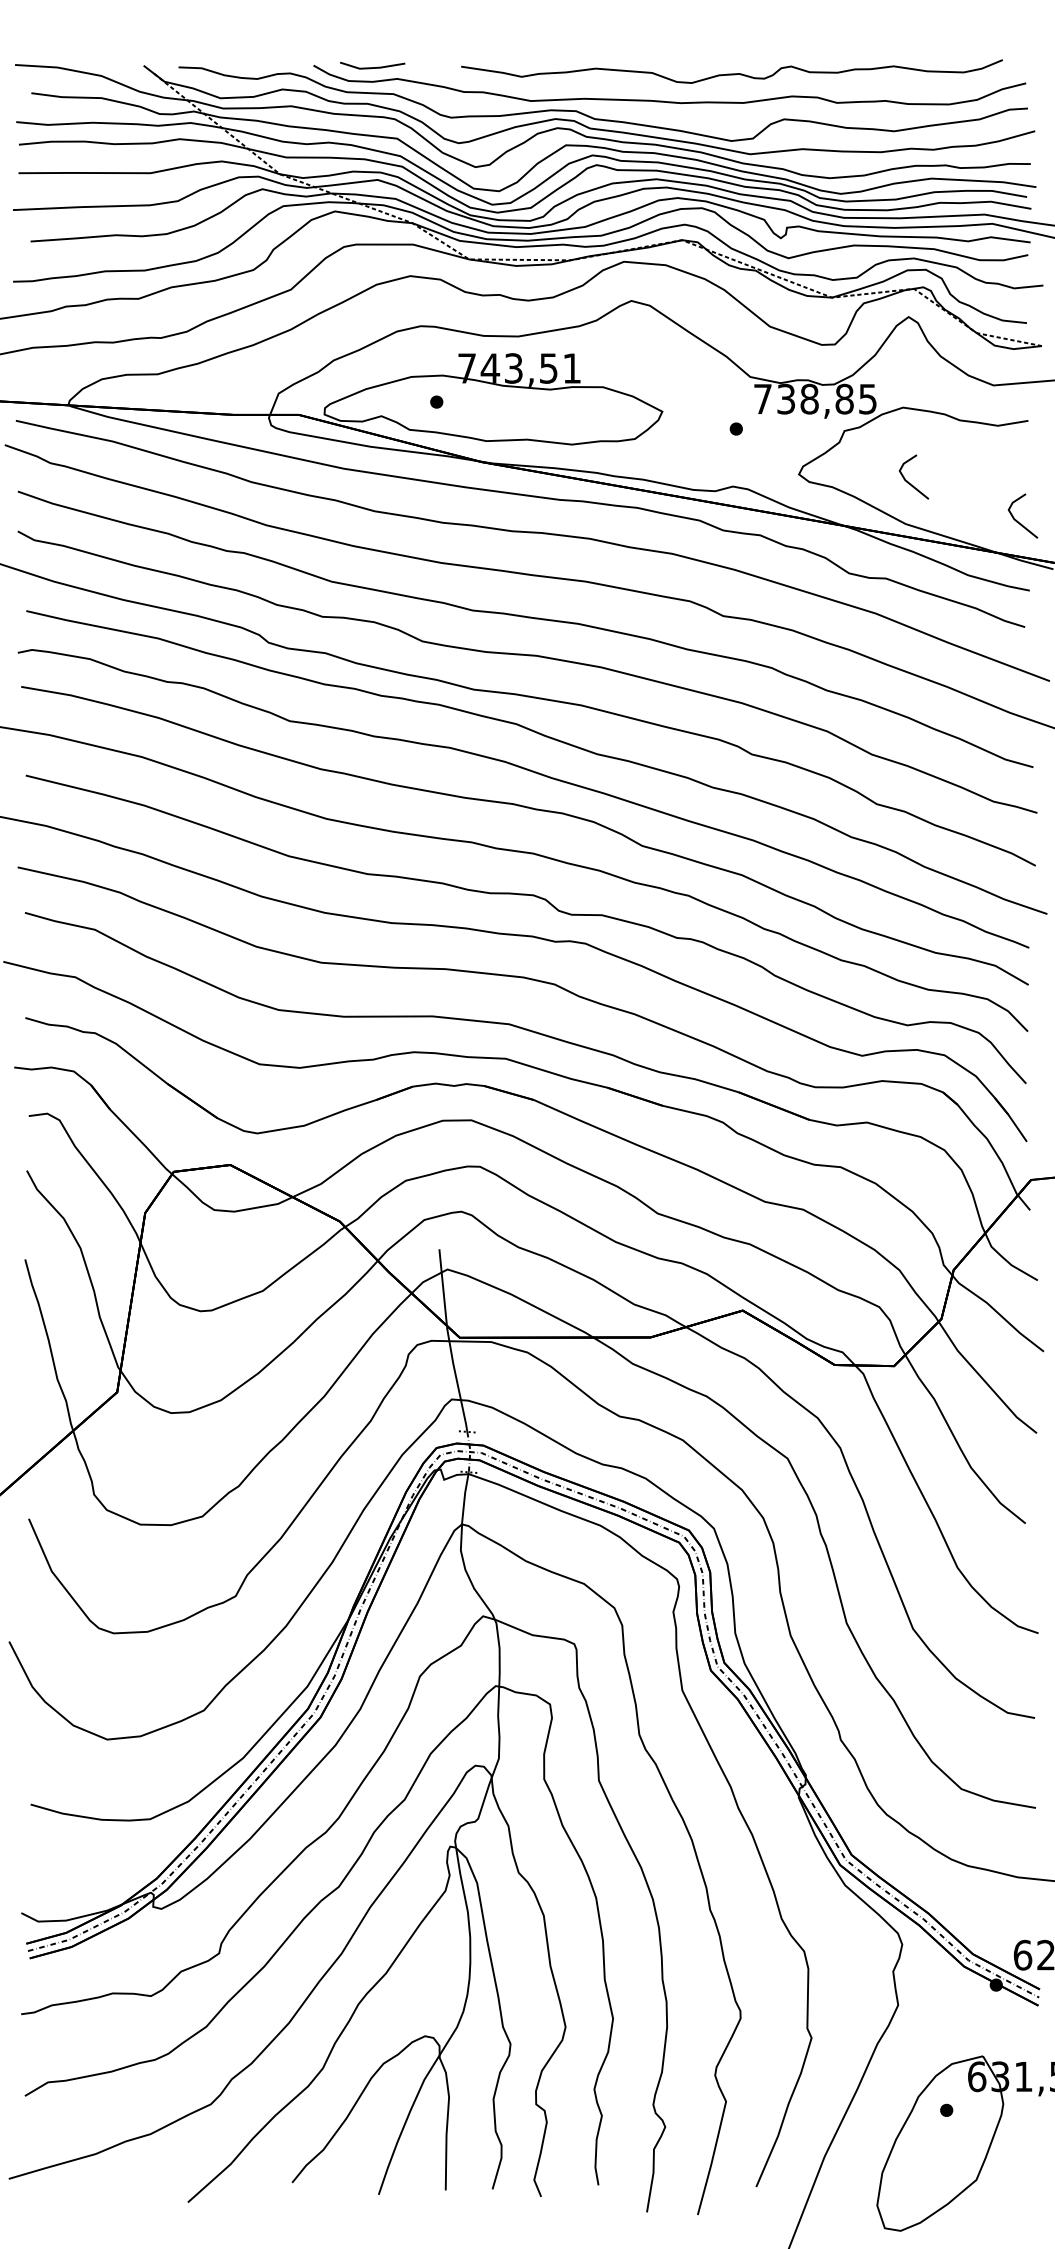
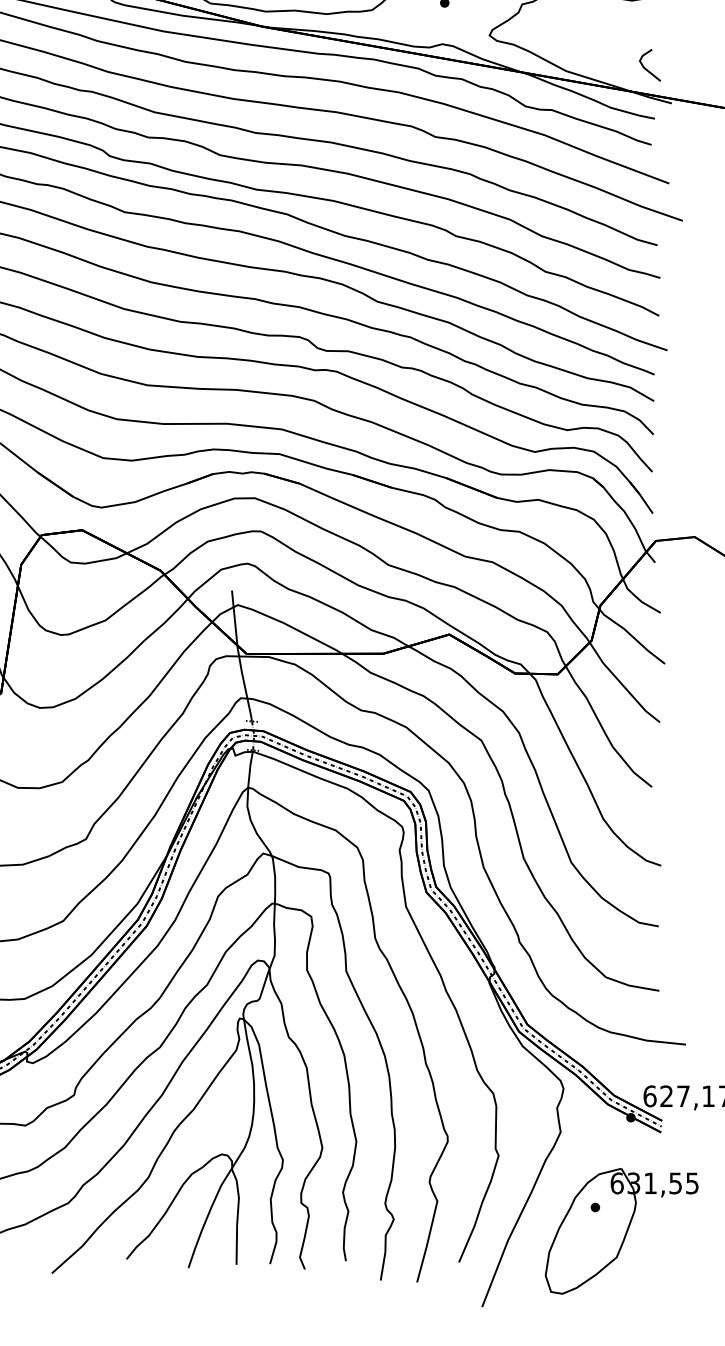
line: (908, 481) -> (568, 40), removed

